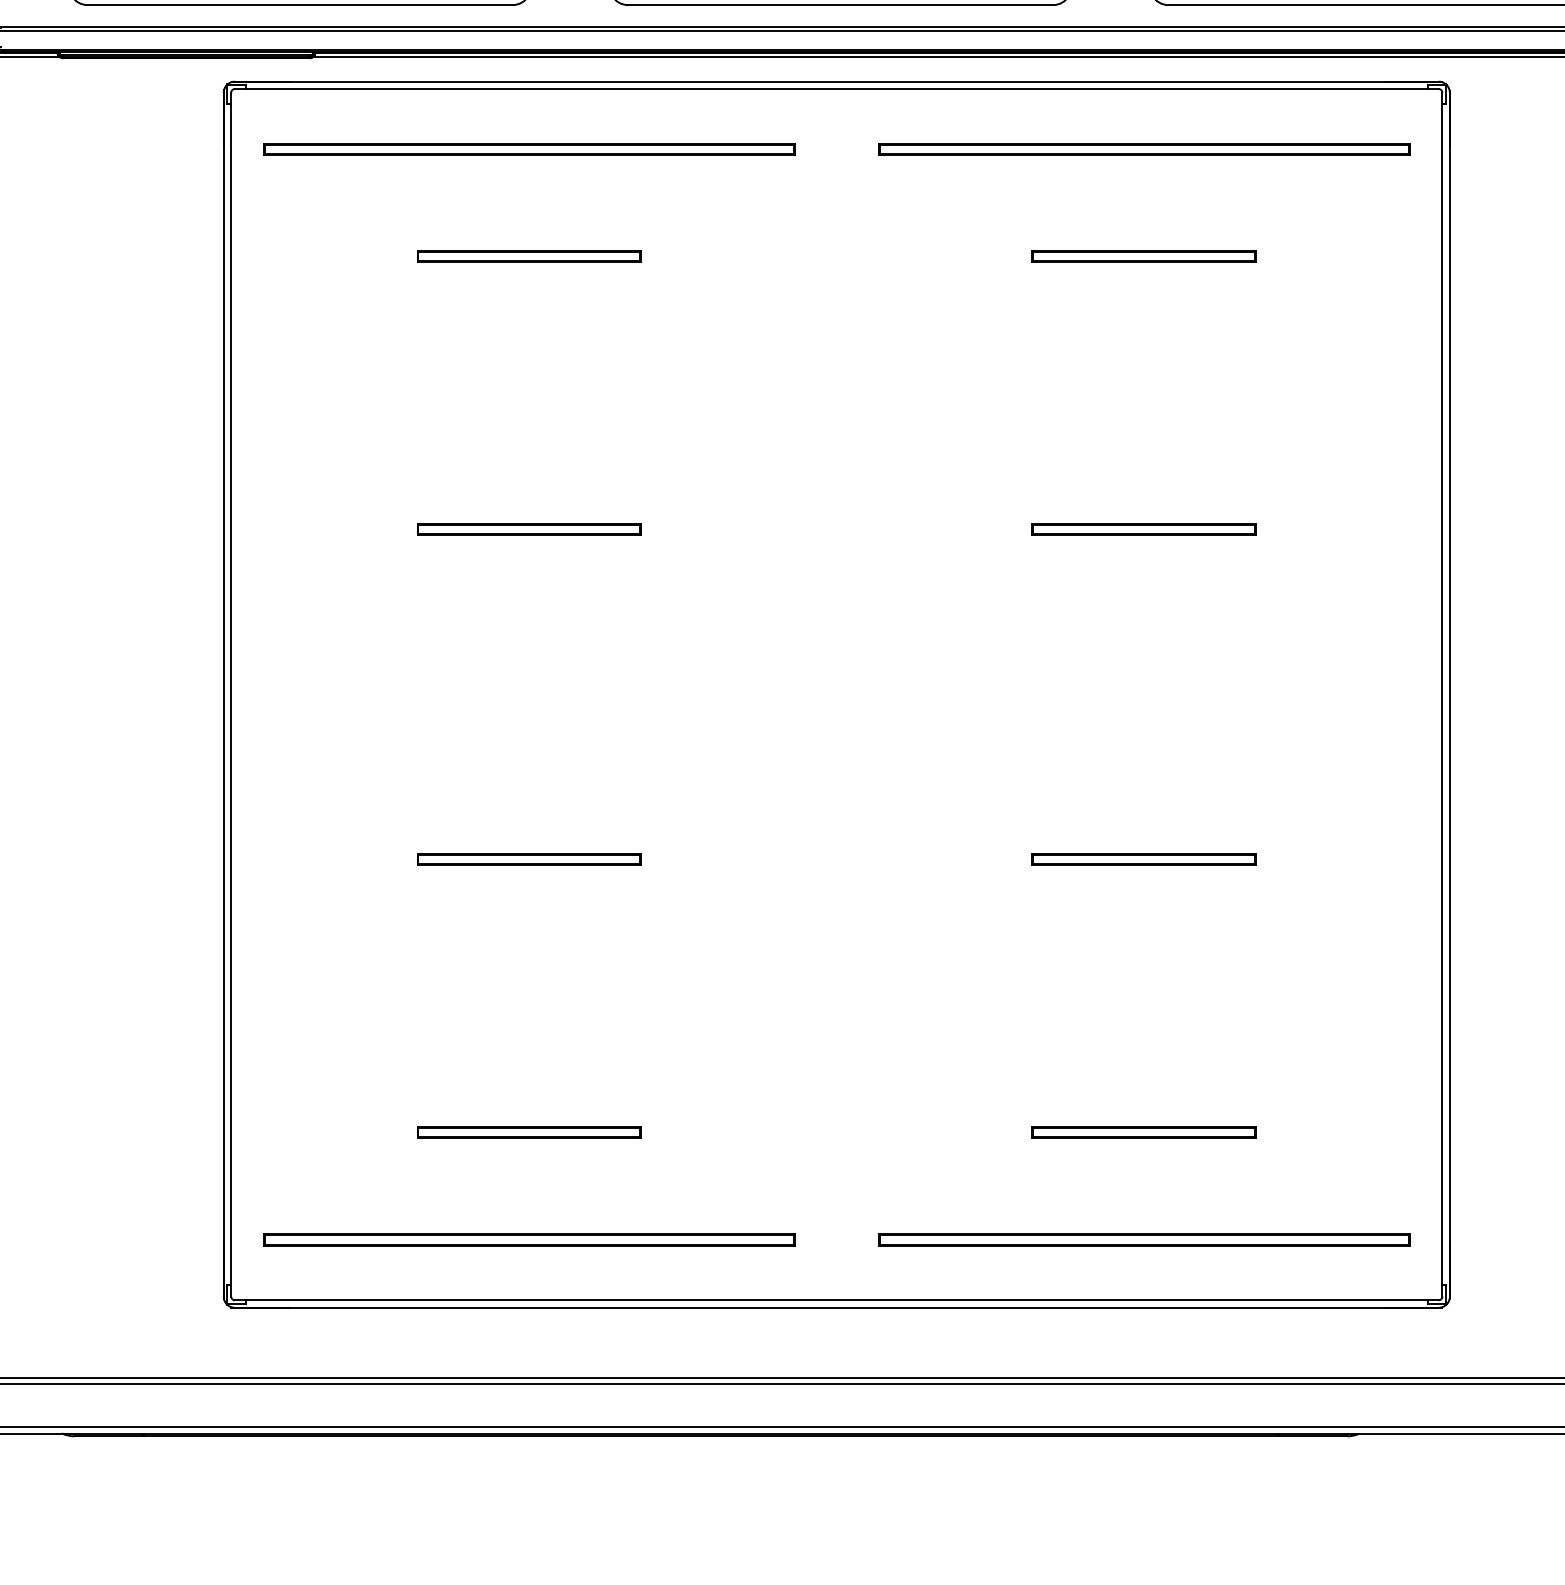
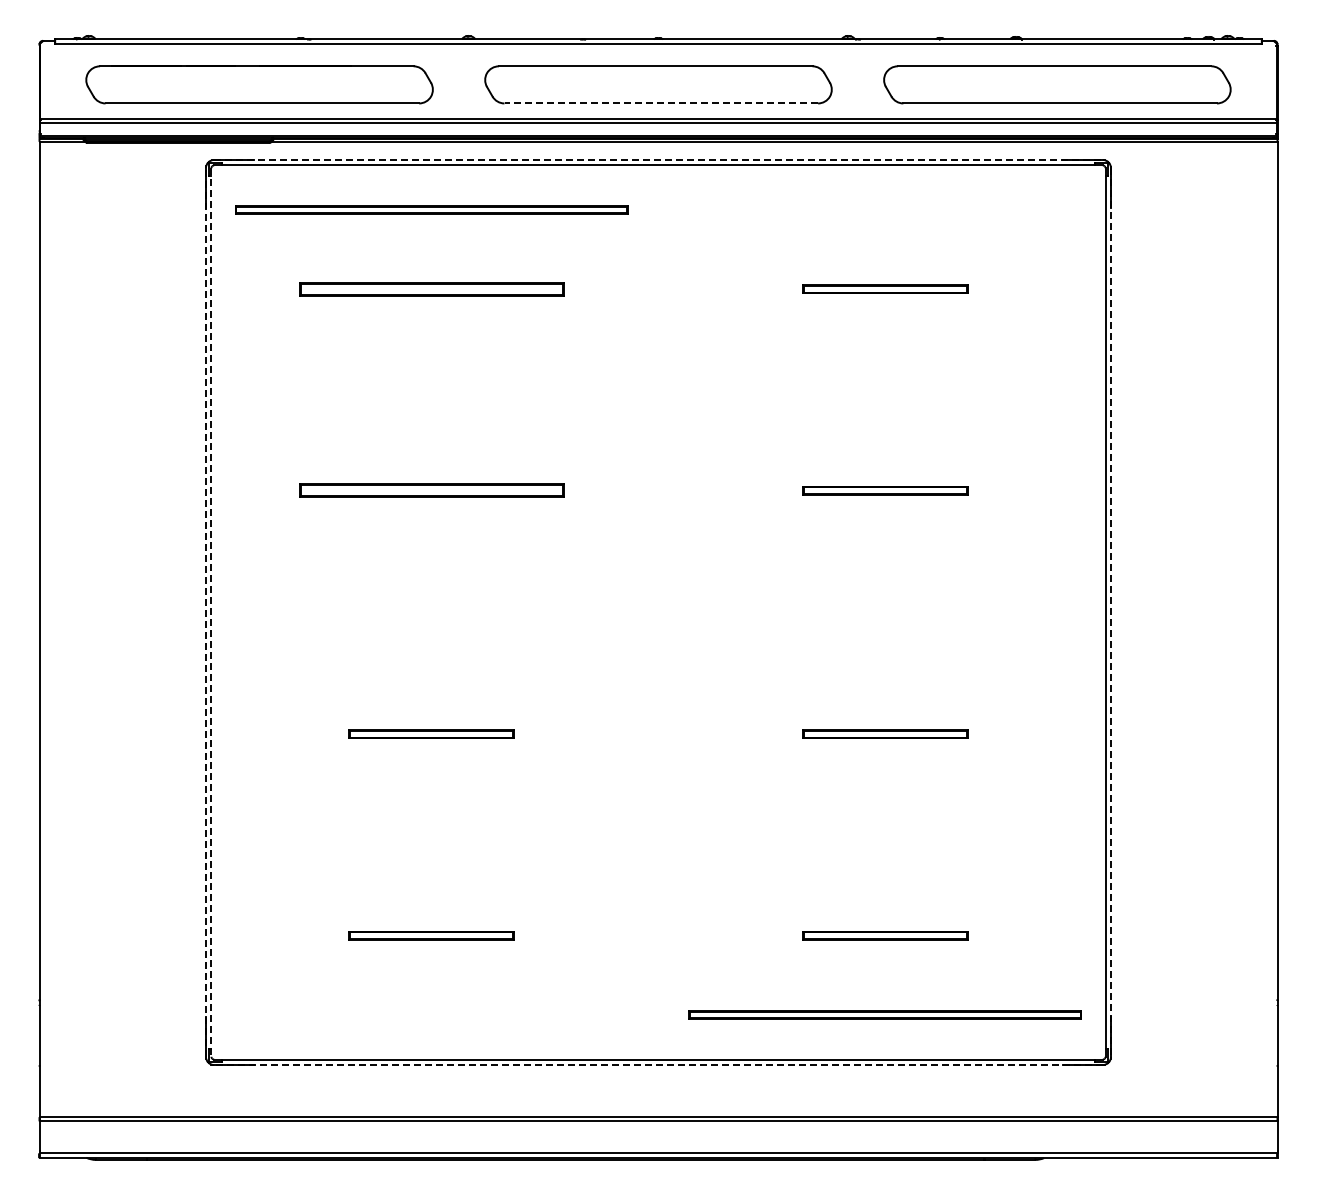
line: (840, 5) -> (661, 103), solid -> dashed
line: (838, 81) -> (659, 159), solid -> dashed
part: (1142, 148) -> (884, 209), removed
part: (529, 255) -> (431, 288), size x1.6
part: (529, 529) -> (431, 490), size x1.6
line: (223, 694) -> (205, 612), solid -> dashed
line: (231, 696) -> (211, 613), solid -> dashed
line: (1450, 696) -> (1111, 613), solid -> dashed
part: (529, 1239) -> (431, 1014), removed
line: (836, 1308) -> (658, 1065), solid -> dashed

